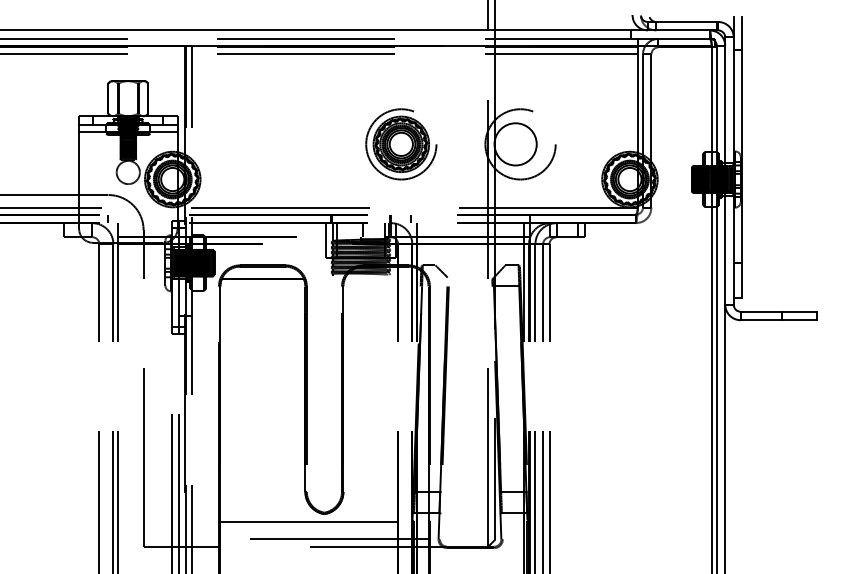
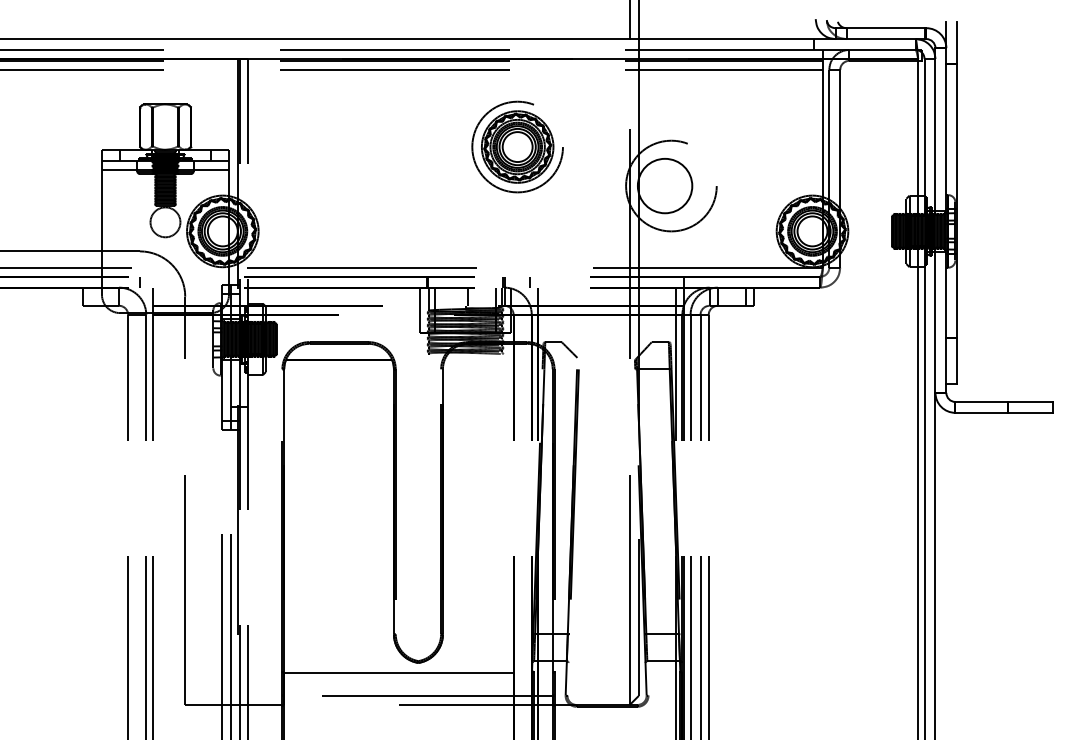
part: (401, 143) -> (517, 146), moved

